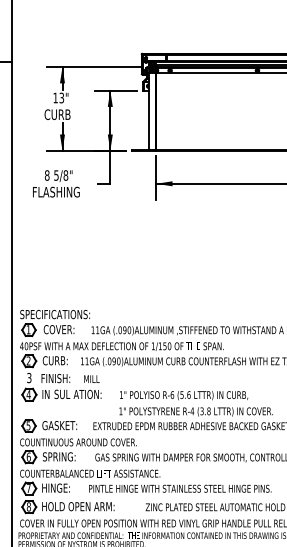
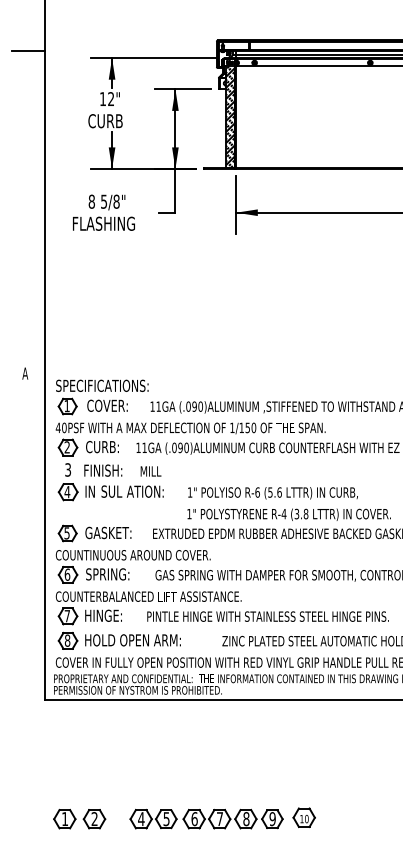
text: (62, 98) -> (111, 99), 13" -> 12"
hatch: (151, 111) -> (230, 117), added

